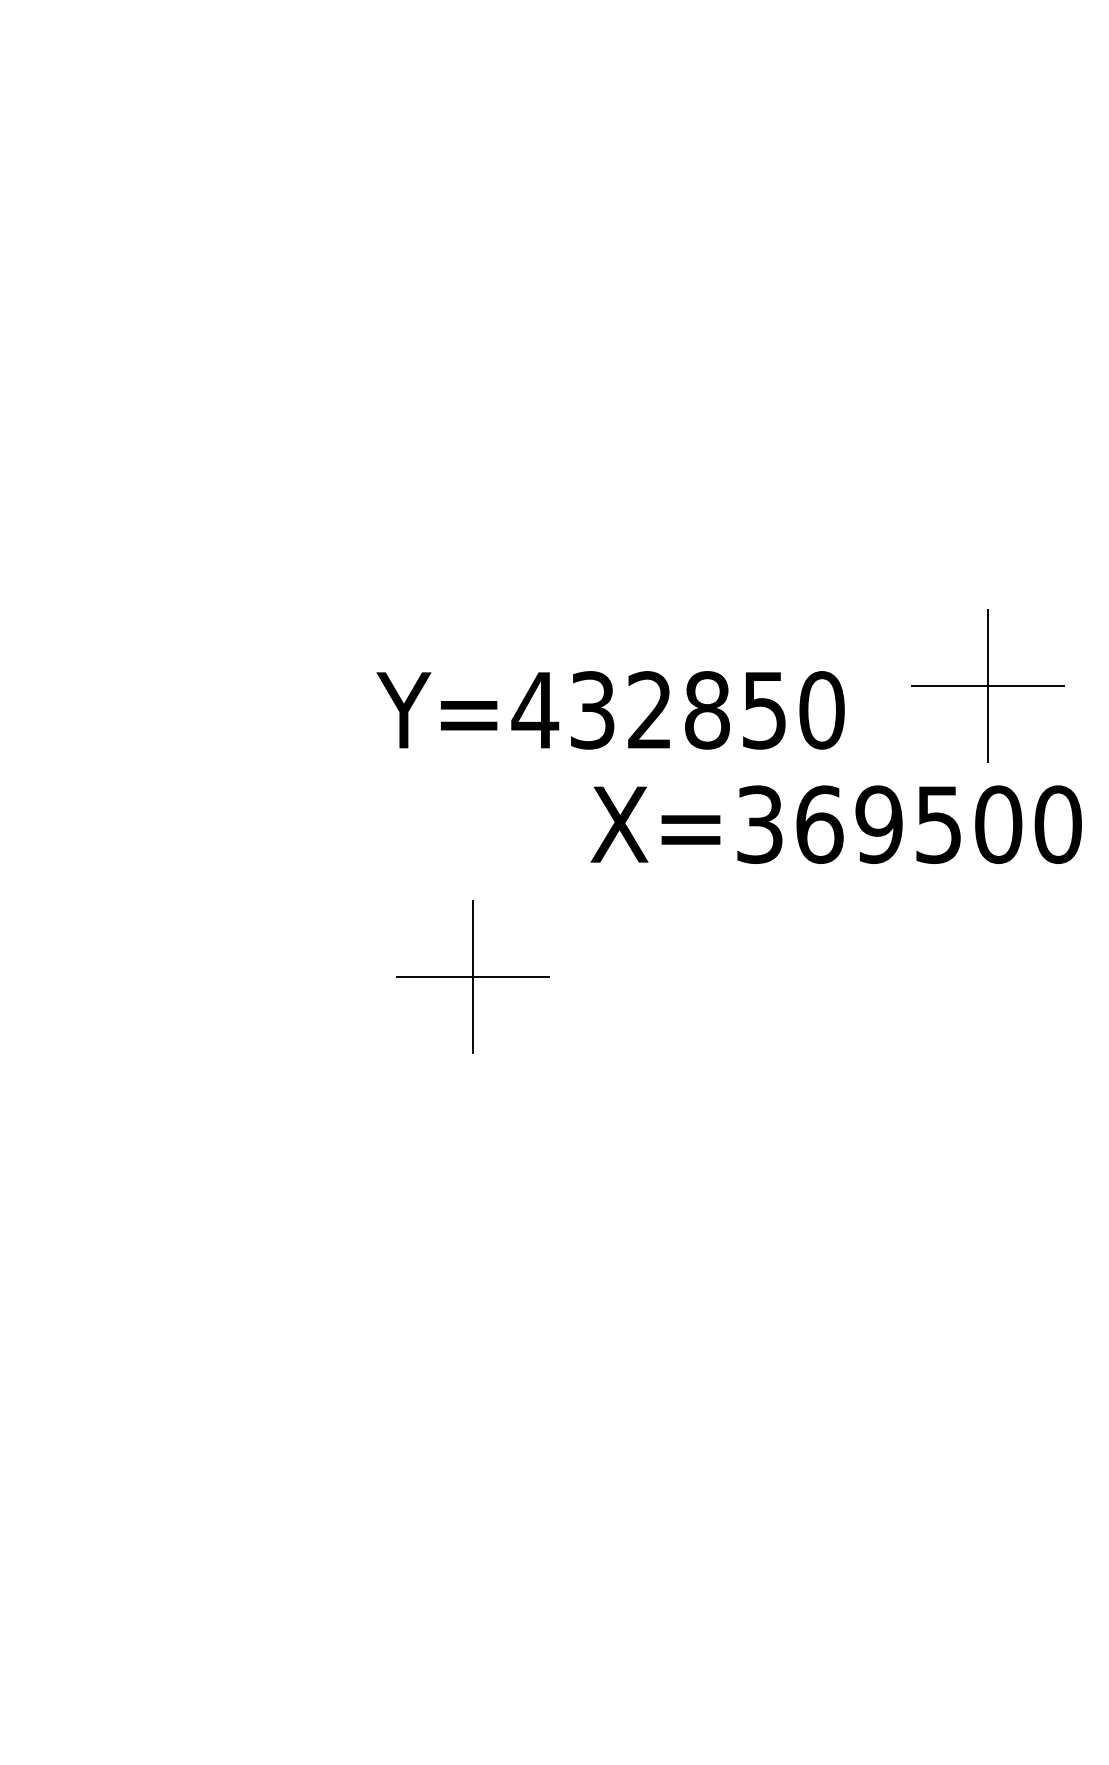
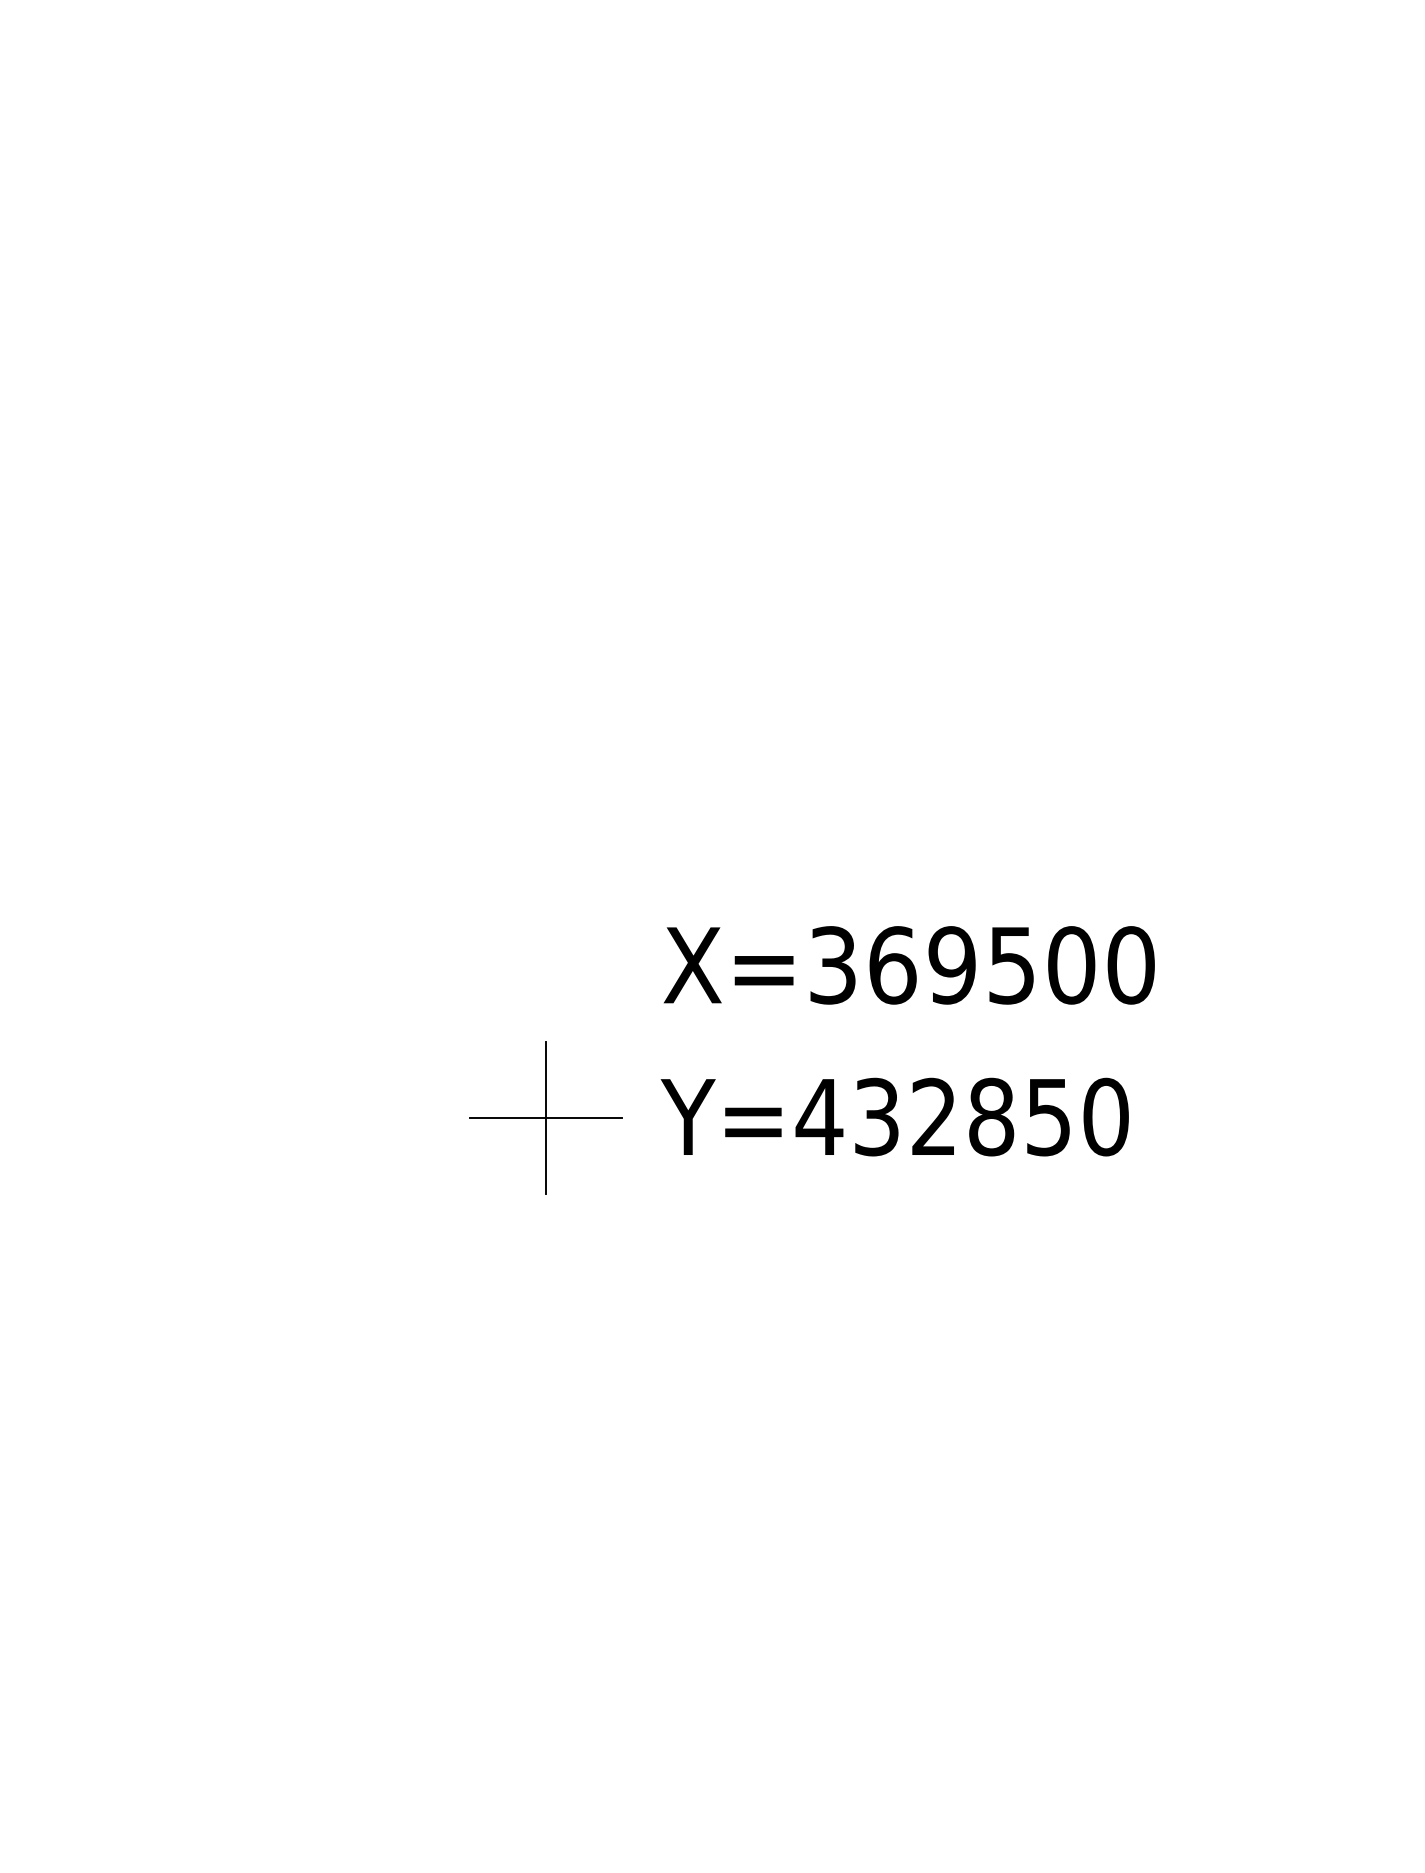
part: (987, 685) -> (1060, 826), removed
text: (610, 709) -> (894, 1116), moved

